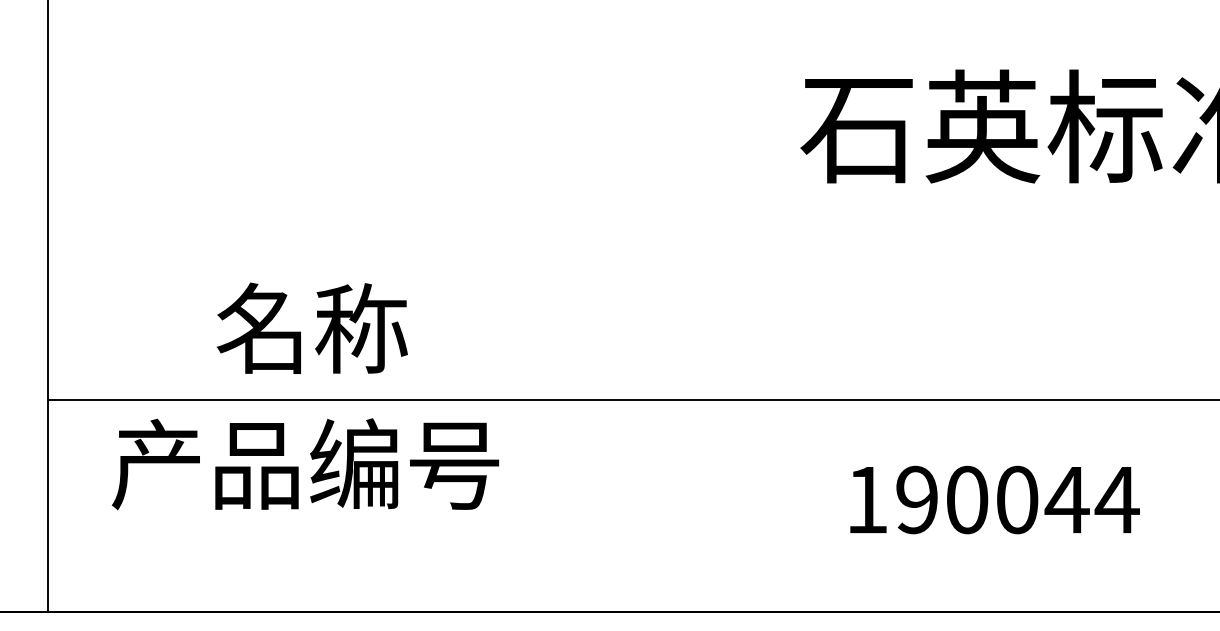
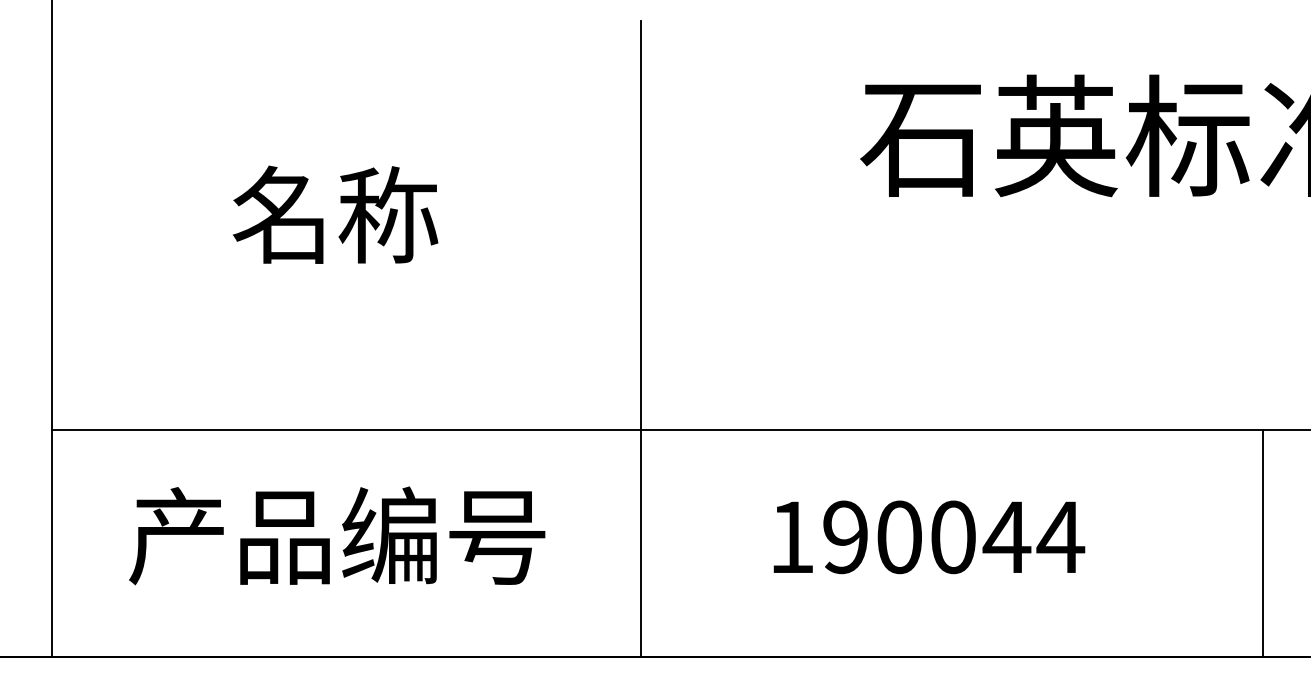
line: (596, 315) -> (640, 338), added
text: (312, 328) -> (335, 214), moved
text: (305, 463) -> (337, 535), moved
text: (995, 500) -> (929, 537), moved
line: (1174, 505) -> (1262, 543), added

